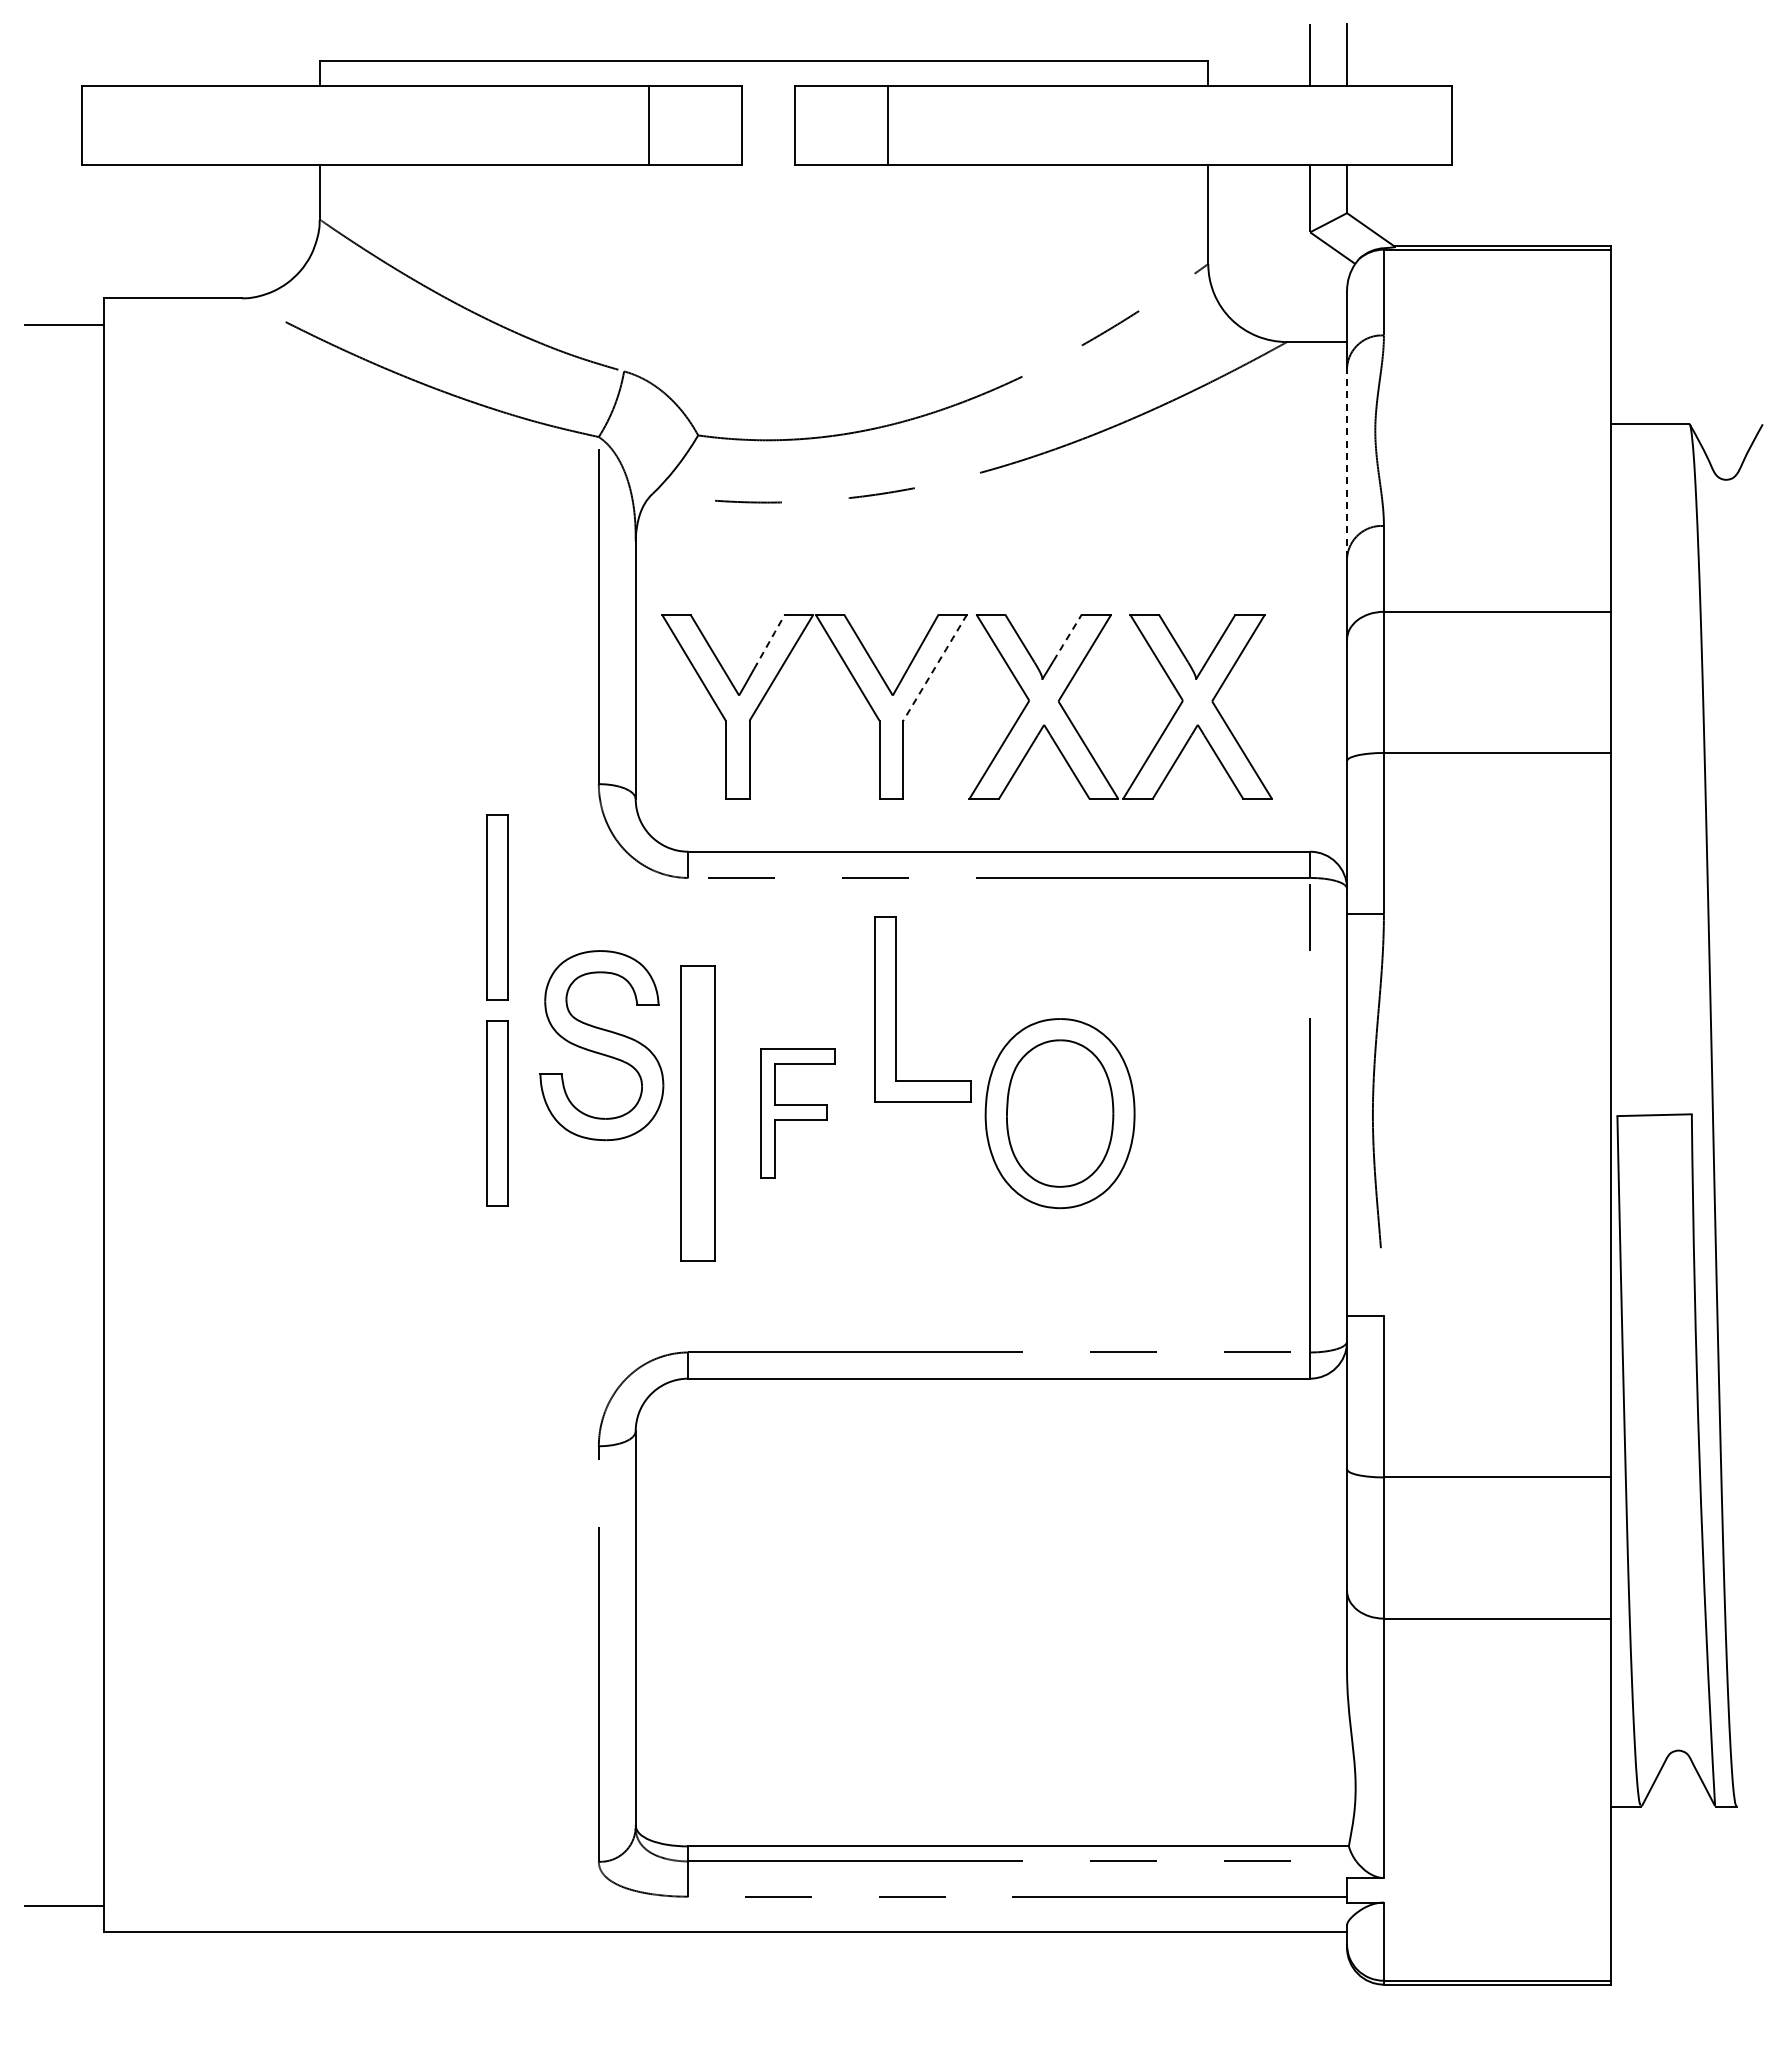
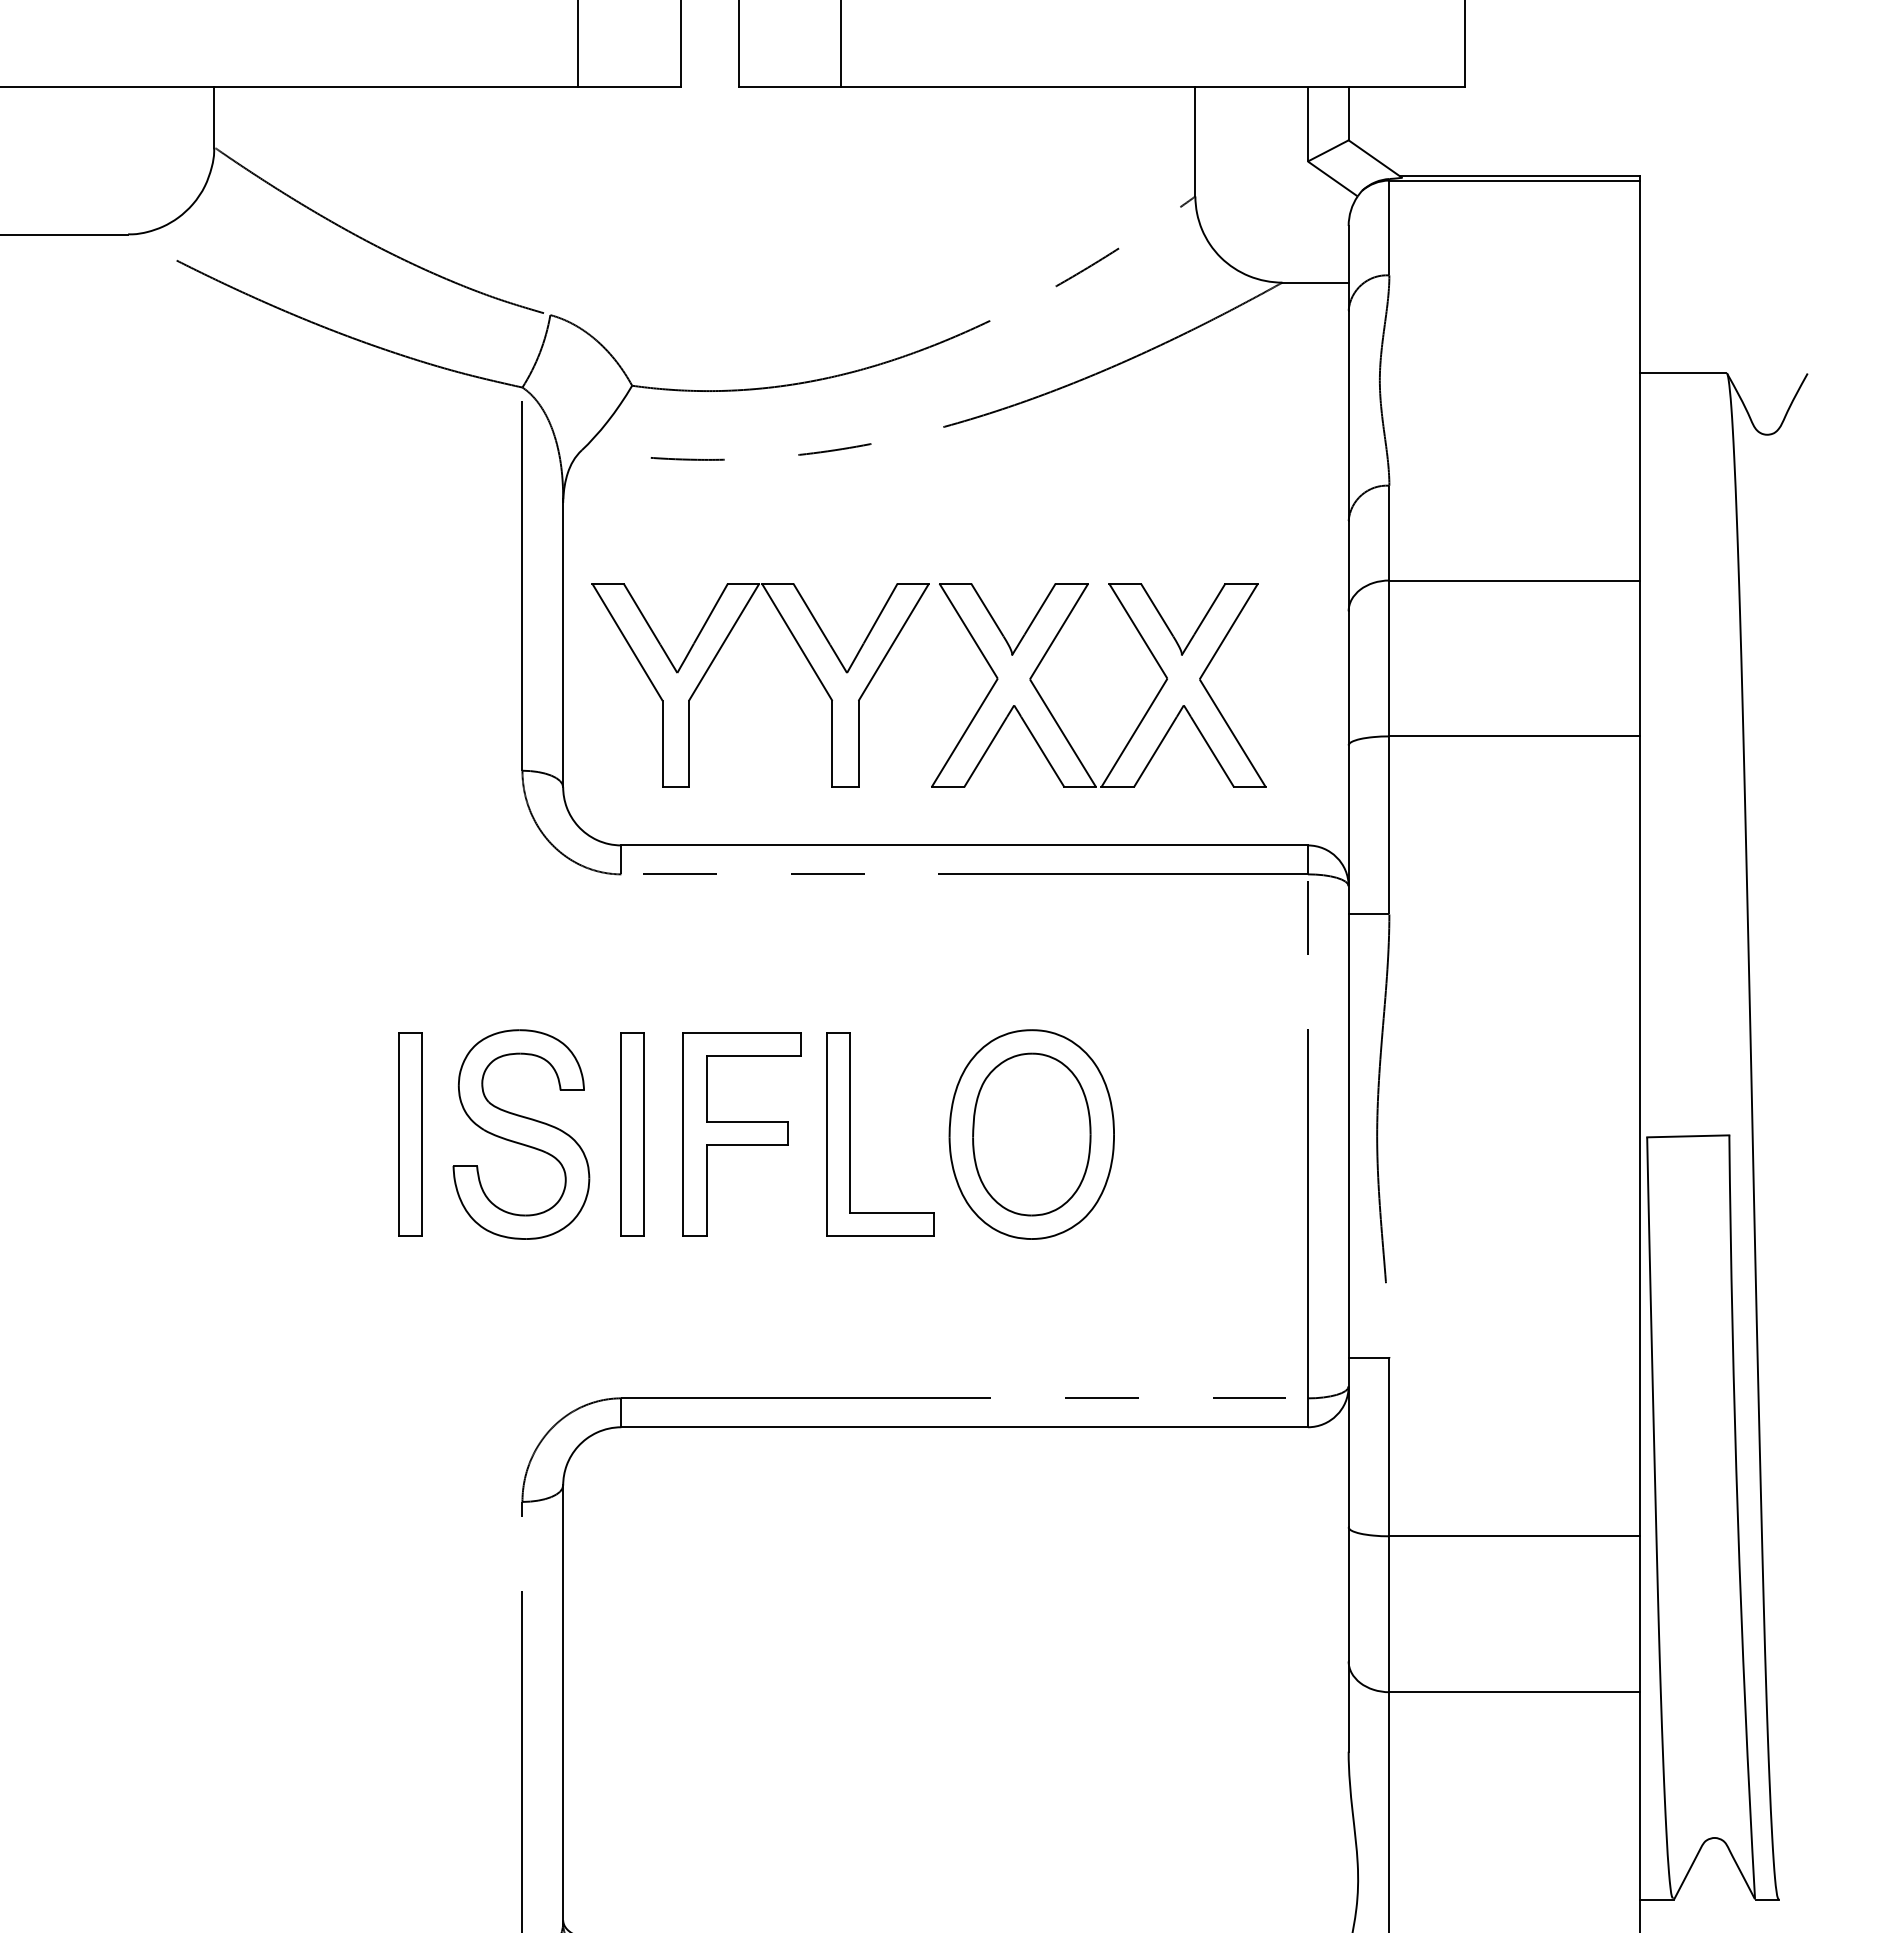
line: (1347, 462) -> (1349, 415), dashed -> solid
line: (1067, 637) -> (1039, 608), dashed -> solid
line: (769, 641) -> (710, 613), dashed -> solid
line: (934, 668) -> (893, 643), dashed -> solid
part: (497, 907) -> (410, 907), removed
part: (896, 1009) -> (851, 1134), moved
part: (601, 1045) -> (520, 1134), moved
part: (698, 1113) -> (632, 1134), size x0.62
part: (797, 1113) -> (741, 1134), size x1.43

